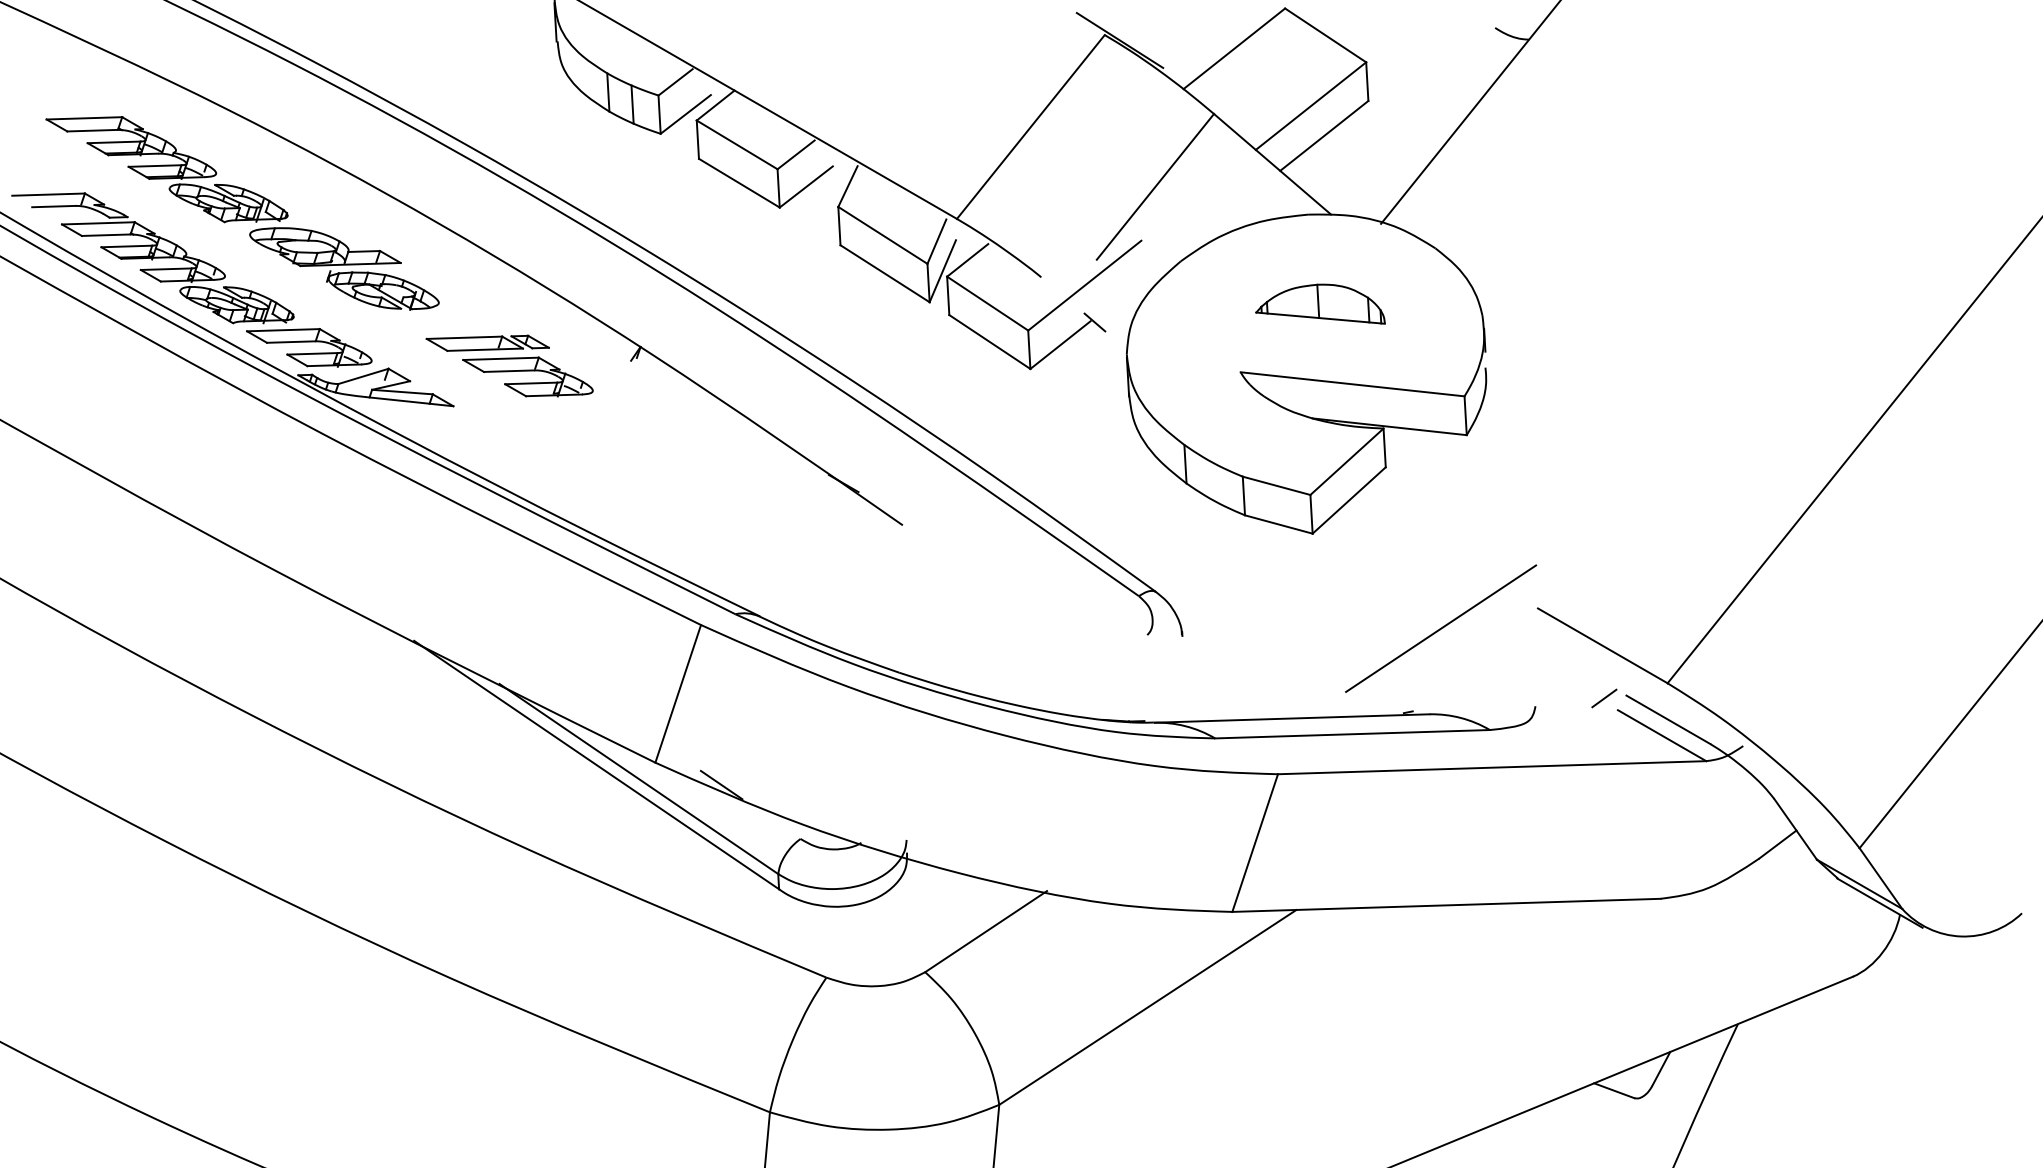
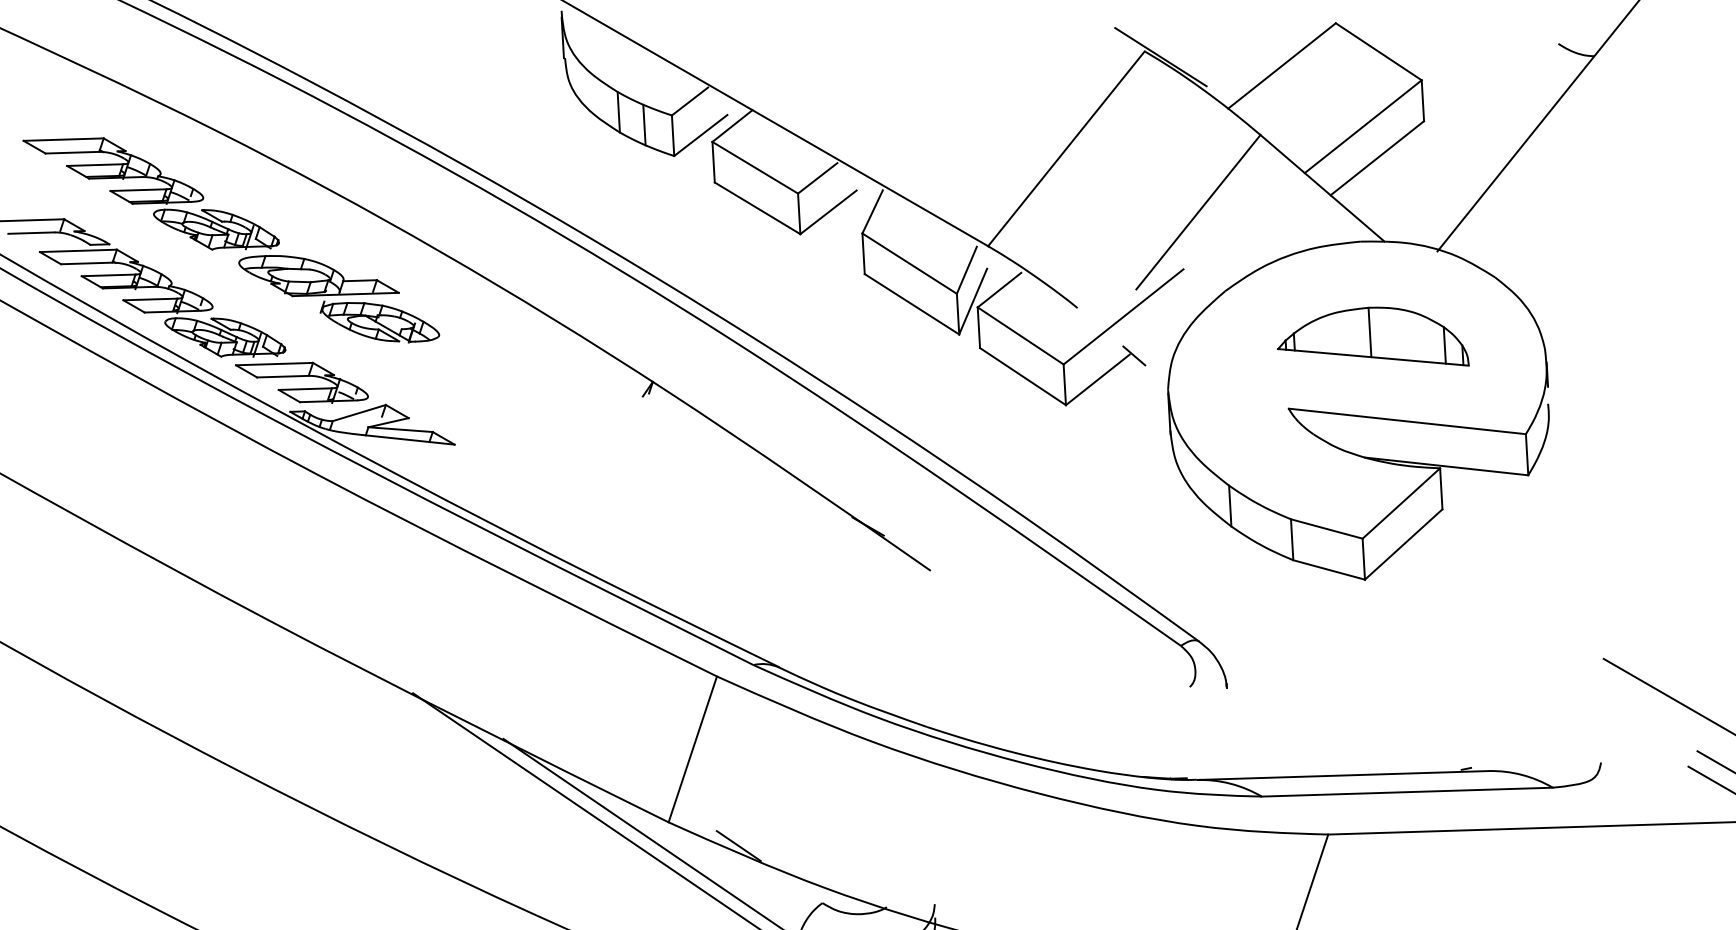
part: (1320, 303) -> (1373, 335), size x1.4
part: (509, 365) -> (514, 401), removed
line: (1441, 628) -> (1501, 680), removed
line: (1604, 698) -> (1674, 754), removed

